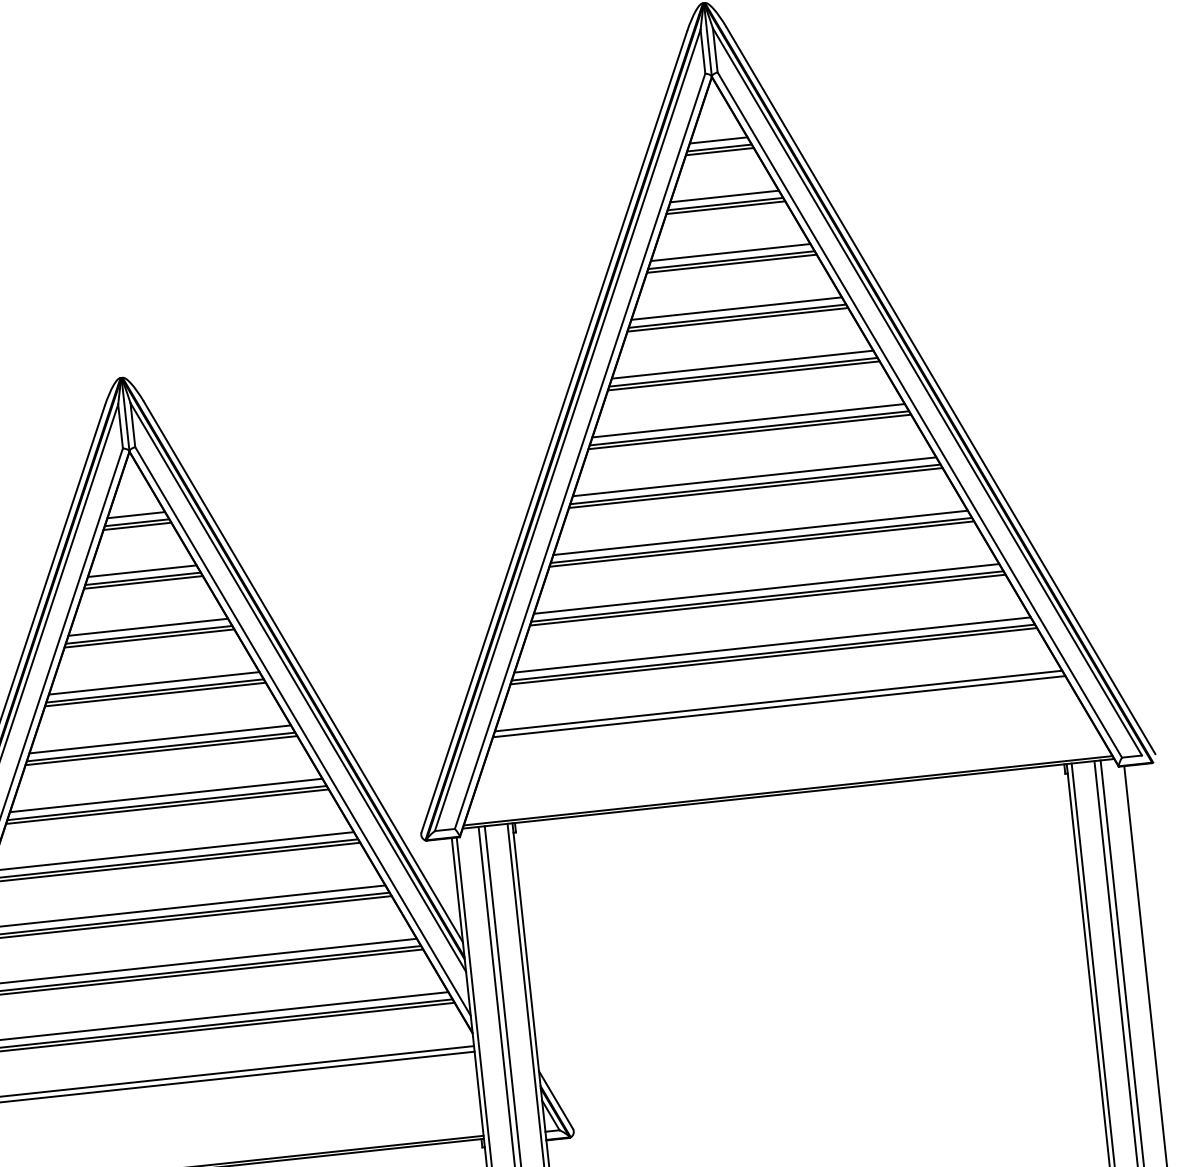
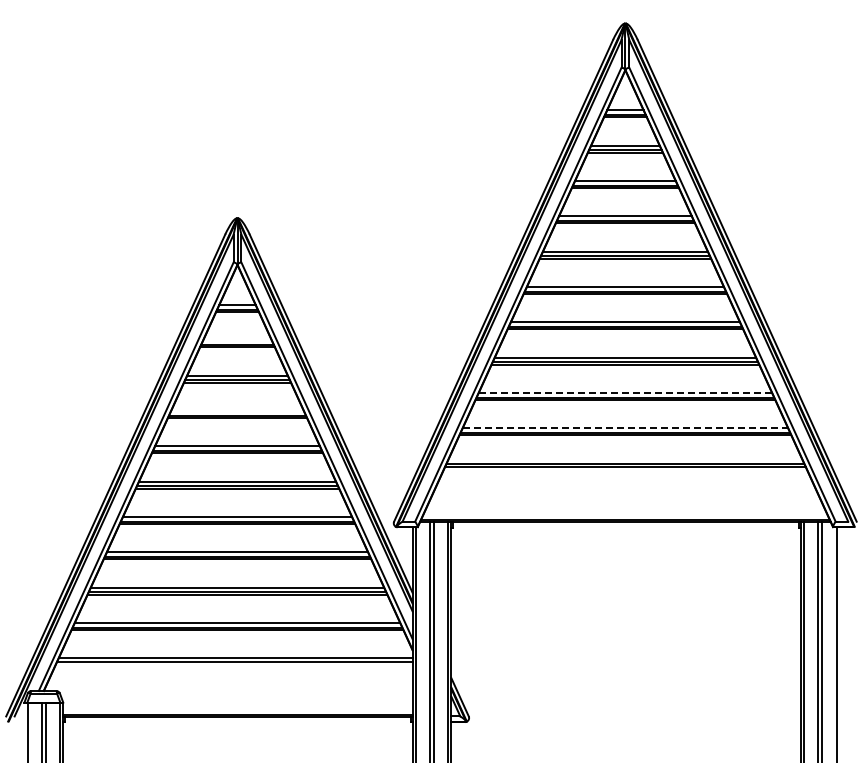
line: (142, 571) -> (237, 340), removed
line: (766, 588) -> (625, 392), solid -> dashed
line: (772, 645) -> (625, 428), solid -> dashed
line: (154, 682) -> (237, 410), removed

